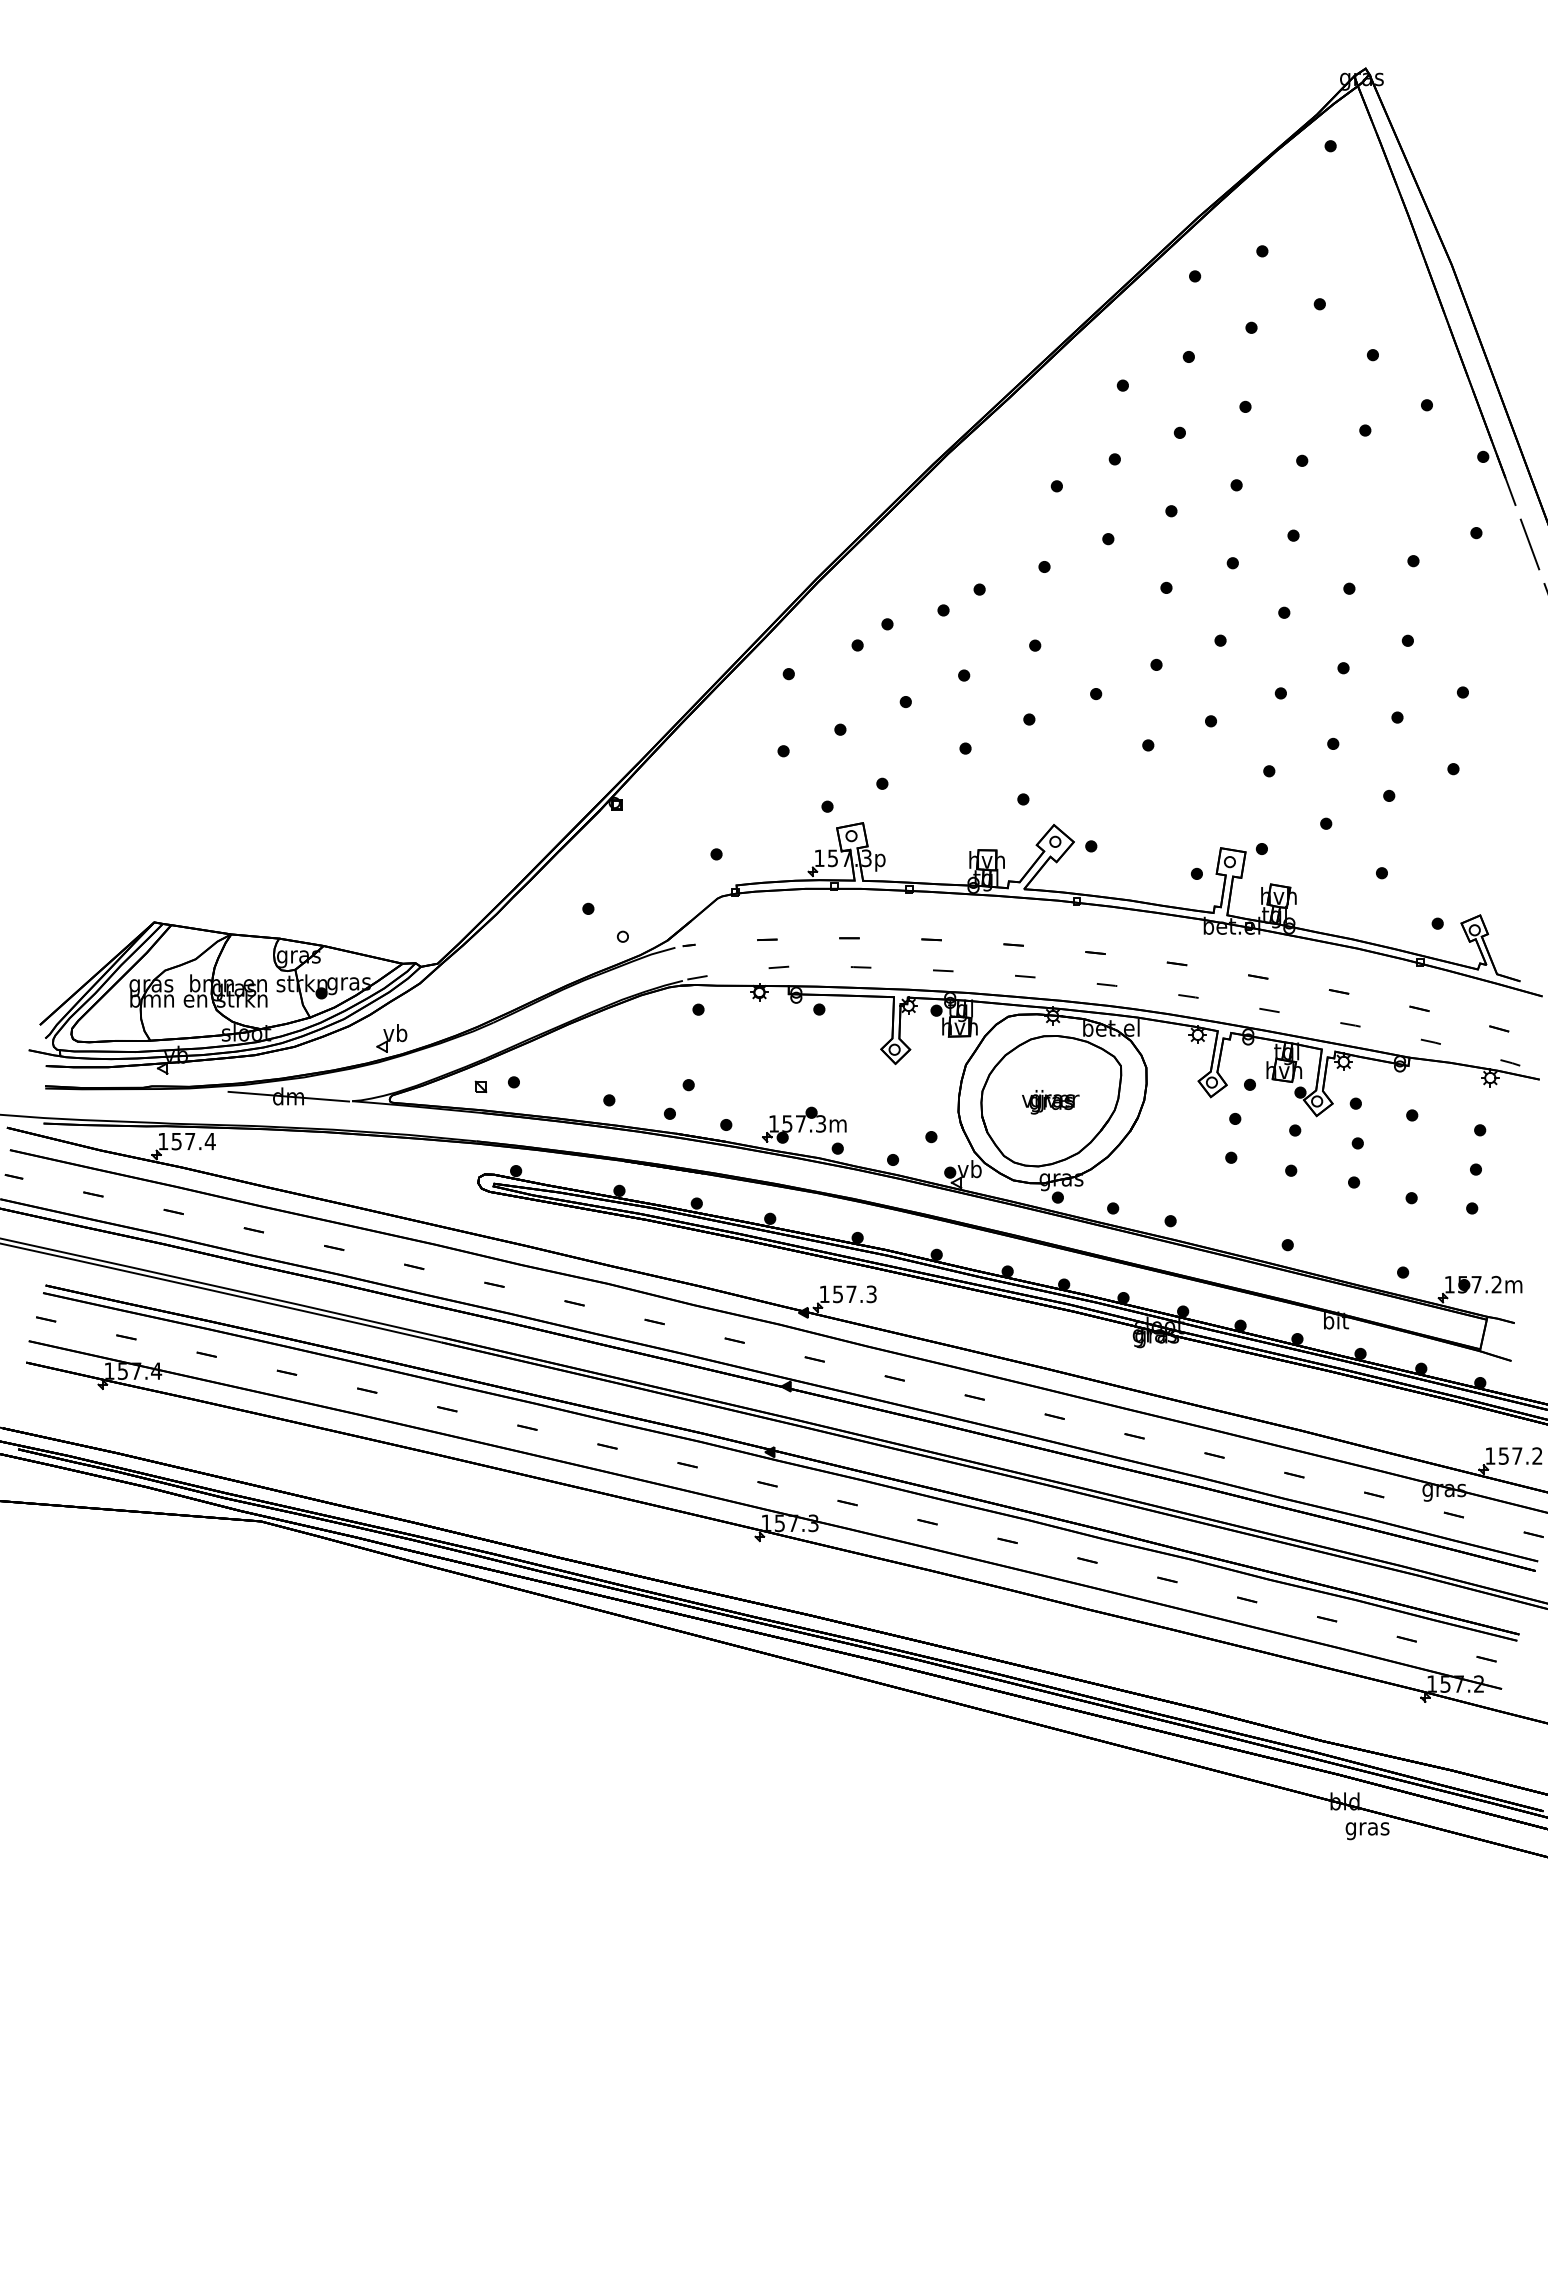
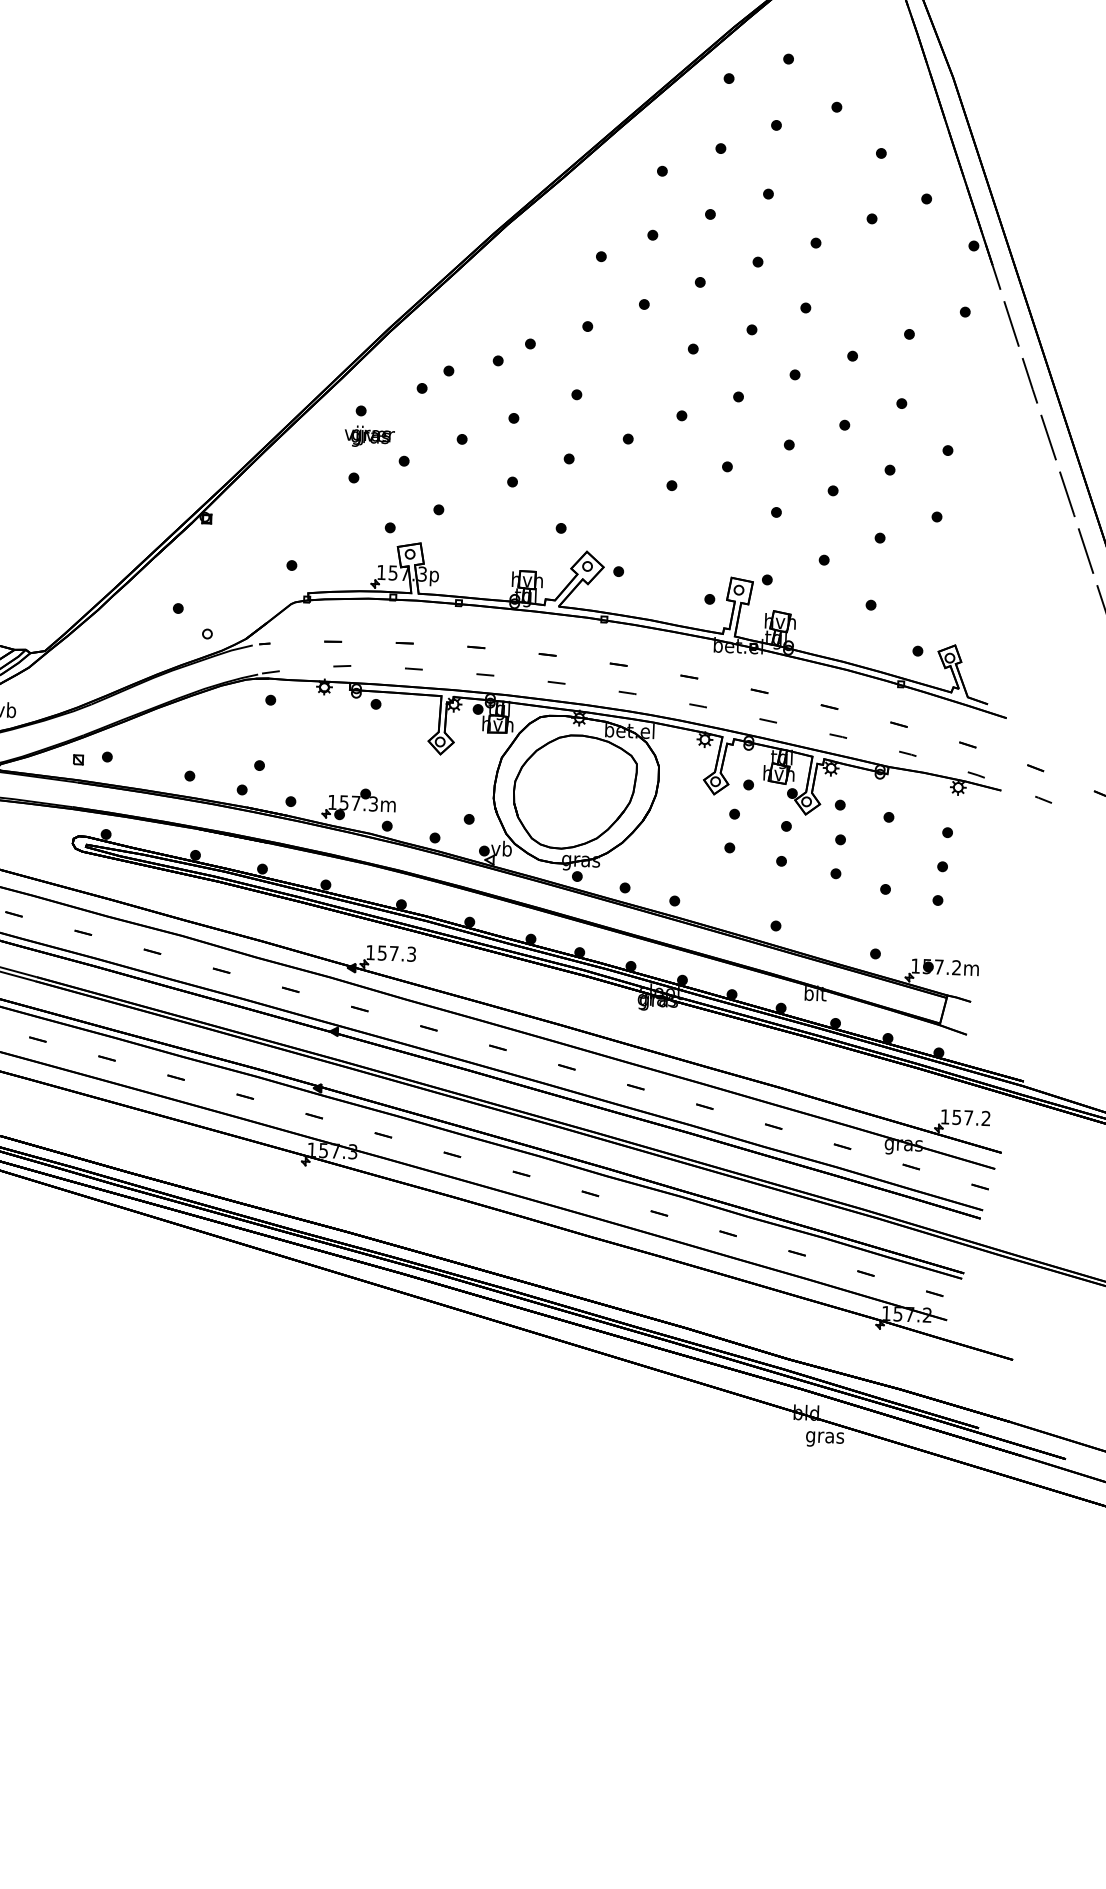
text: (1050, 1102) -> (369, 436), moved

